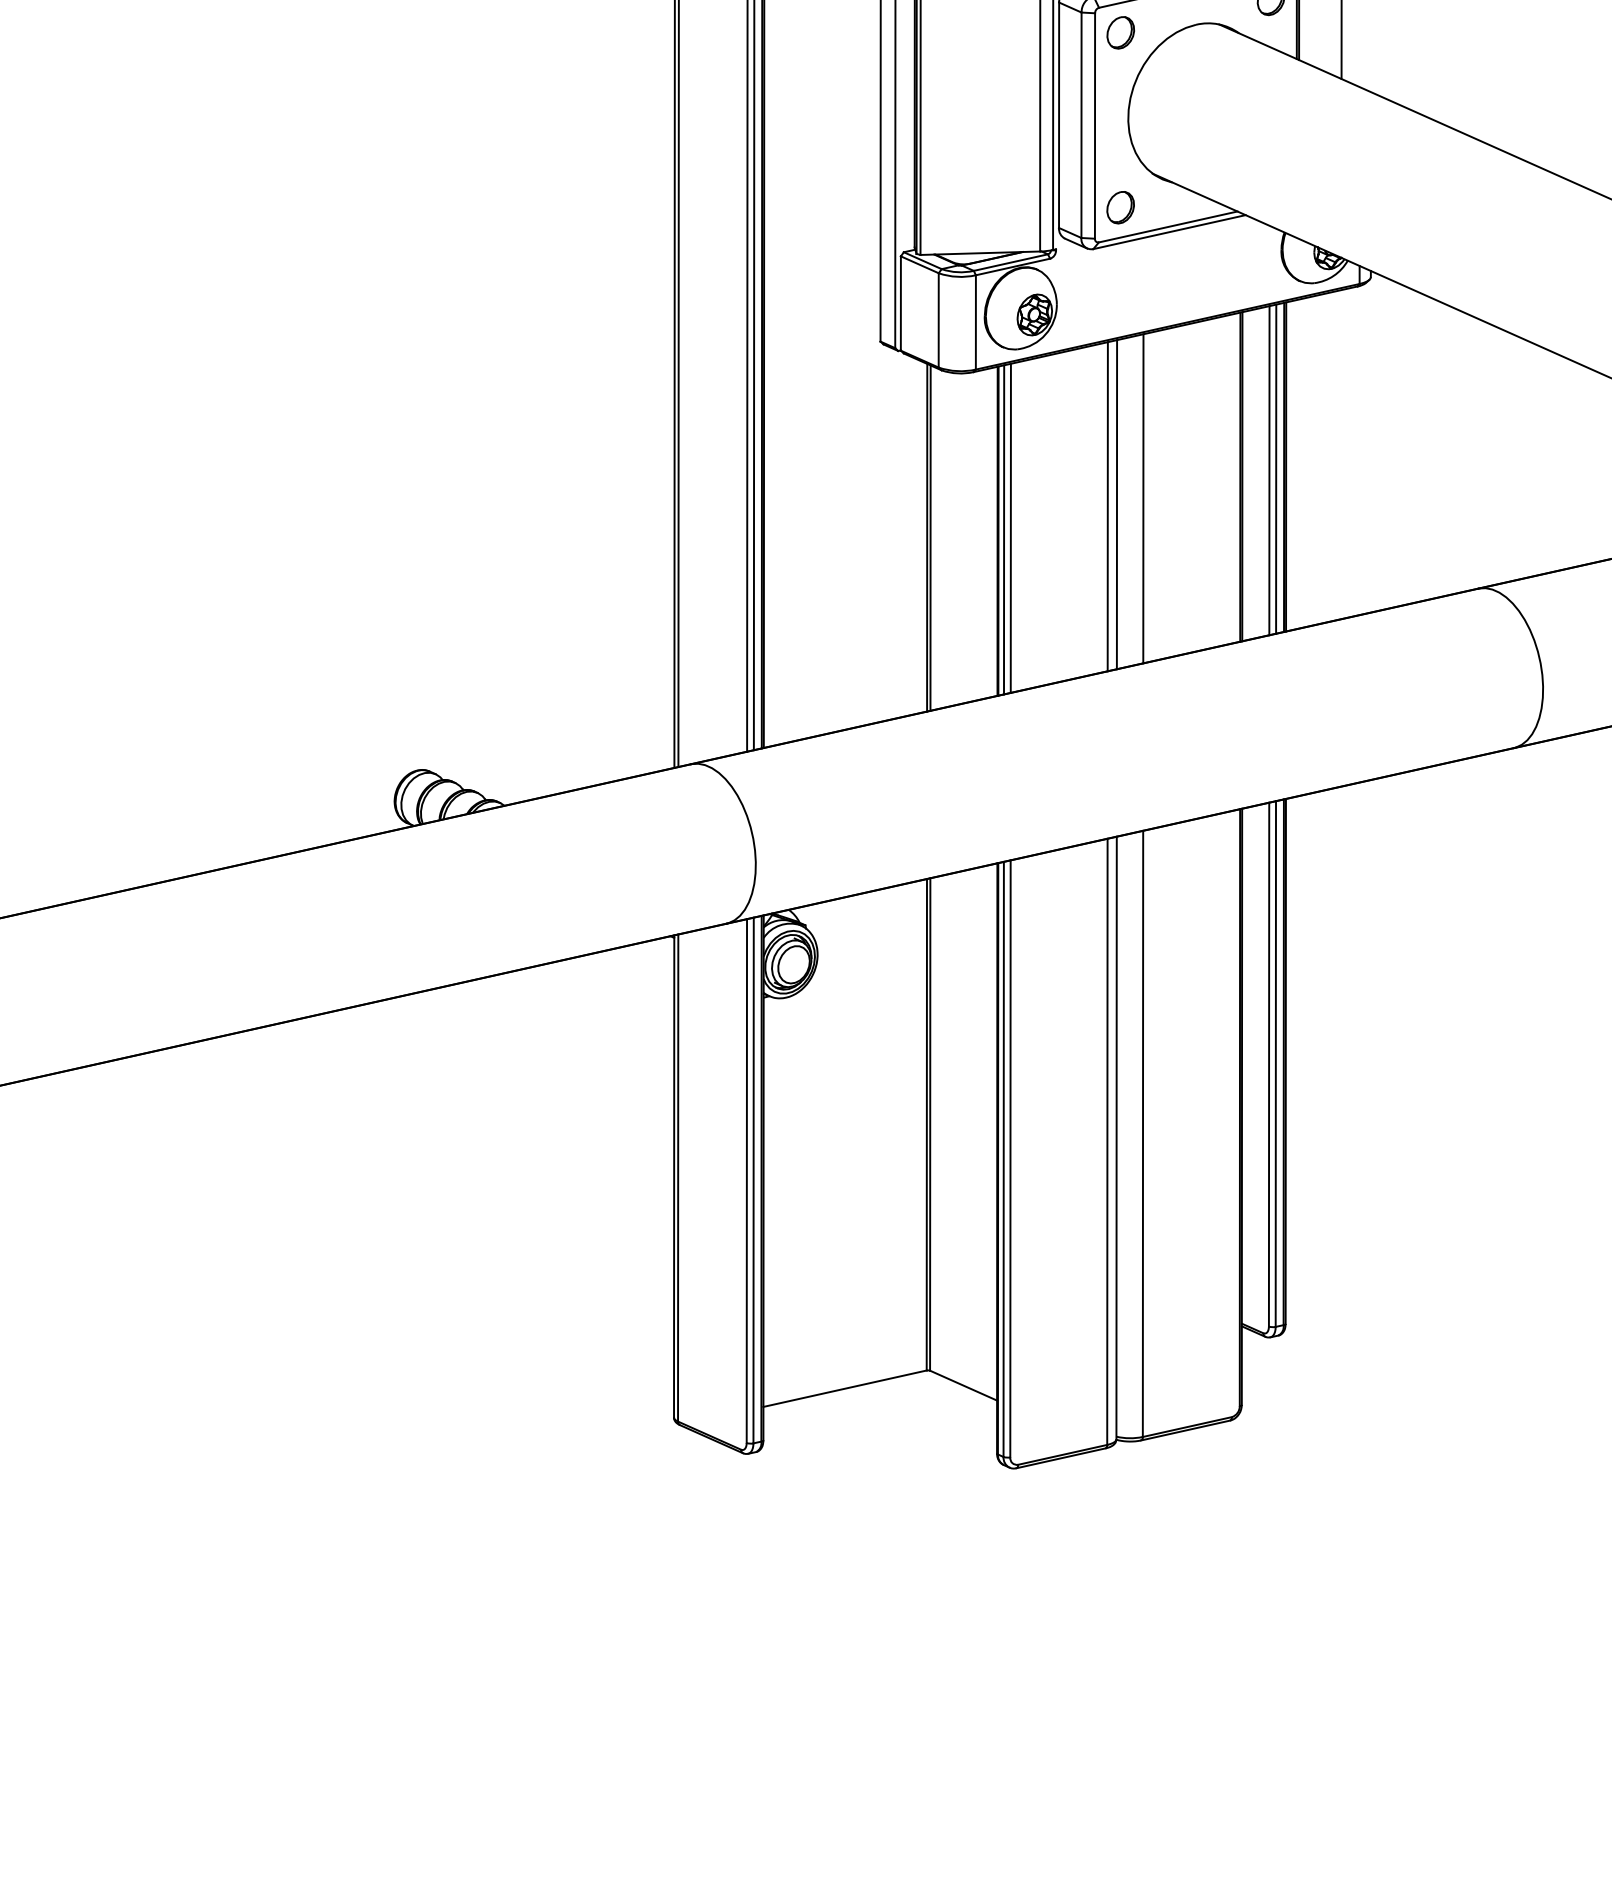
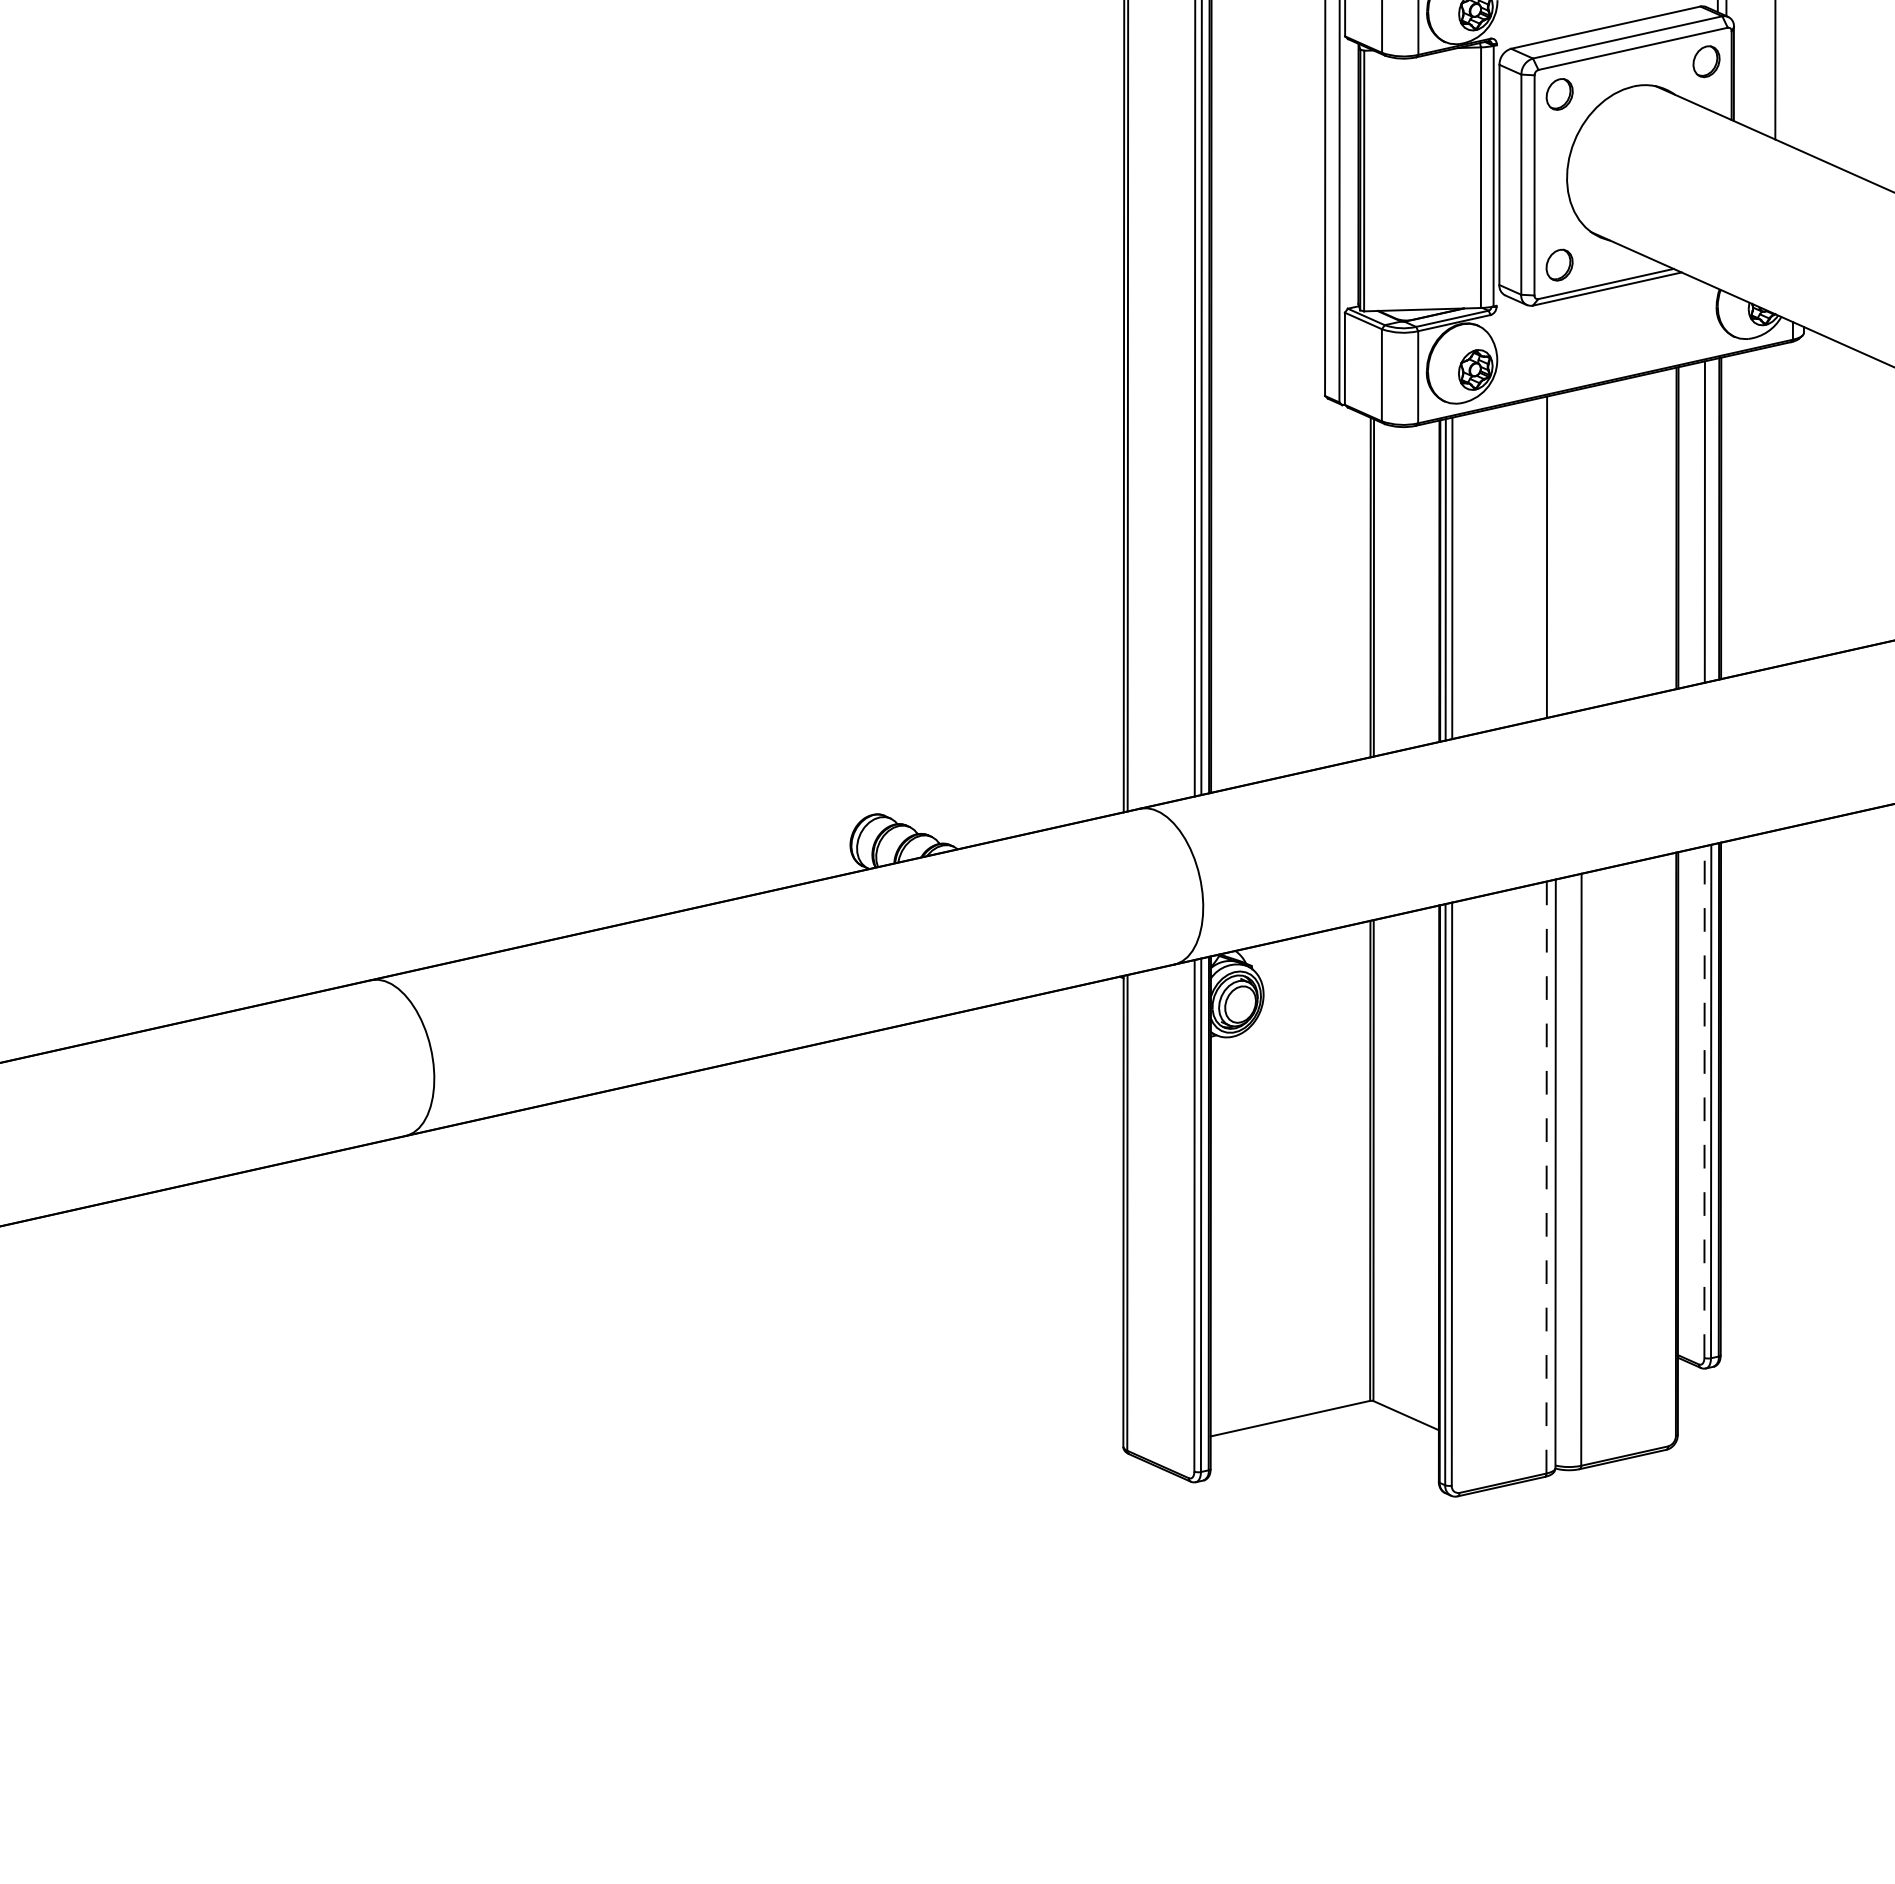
line: (1276, 469) -> (1711, 520), removed
line: (1143, 498) -> (1581, 549), removed
line: (1116, 504) -> (1555, 555), removed
line: (1269, 1065) -> (1704, 1102), solid -> dashed
line: (1107, 1142) -> (1546, 1178), solid -> dashed

